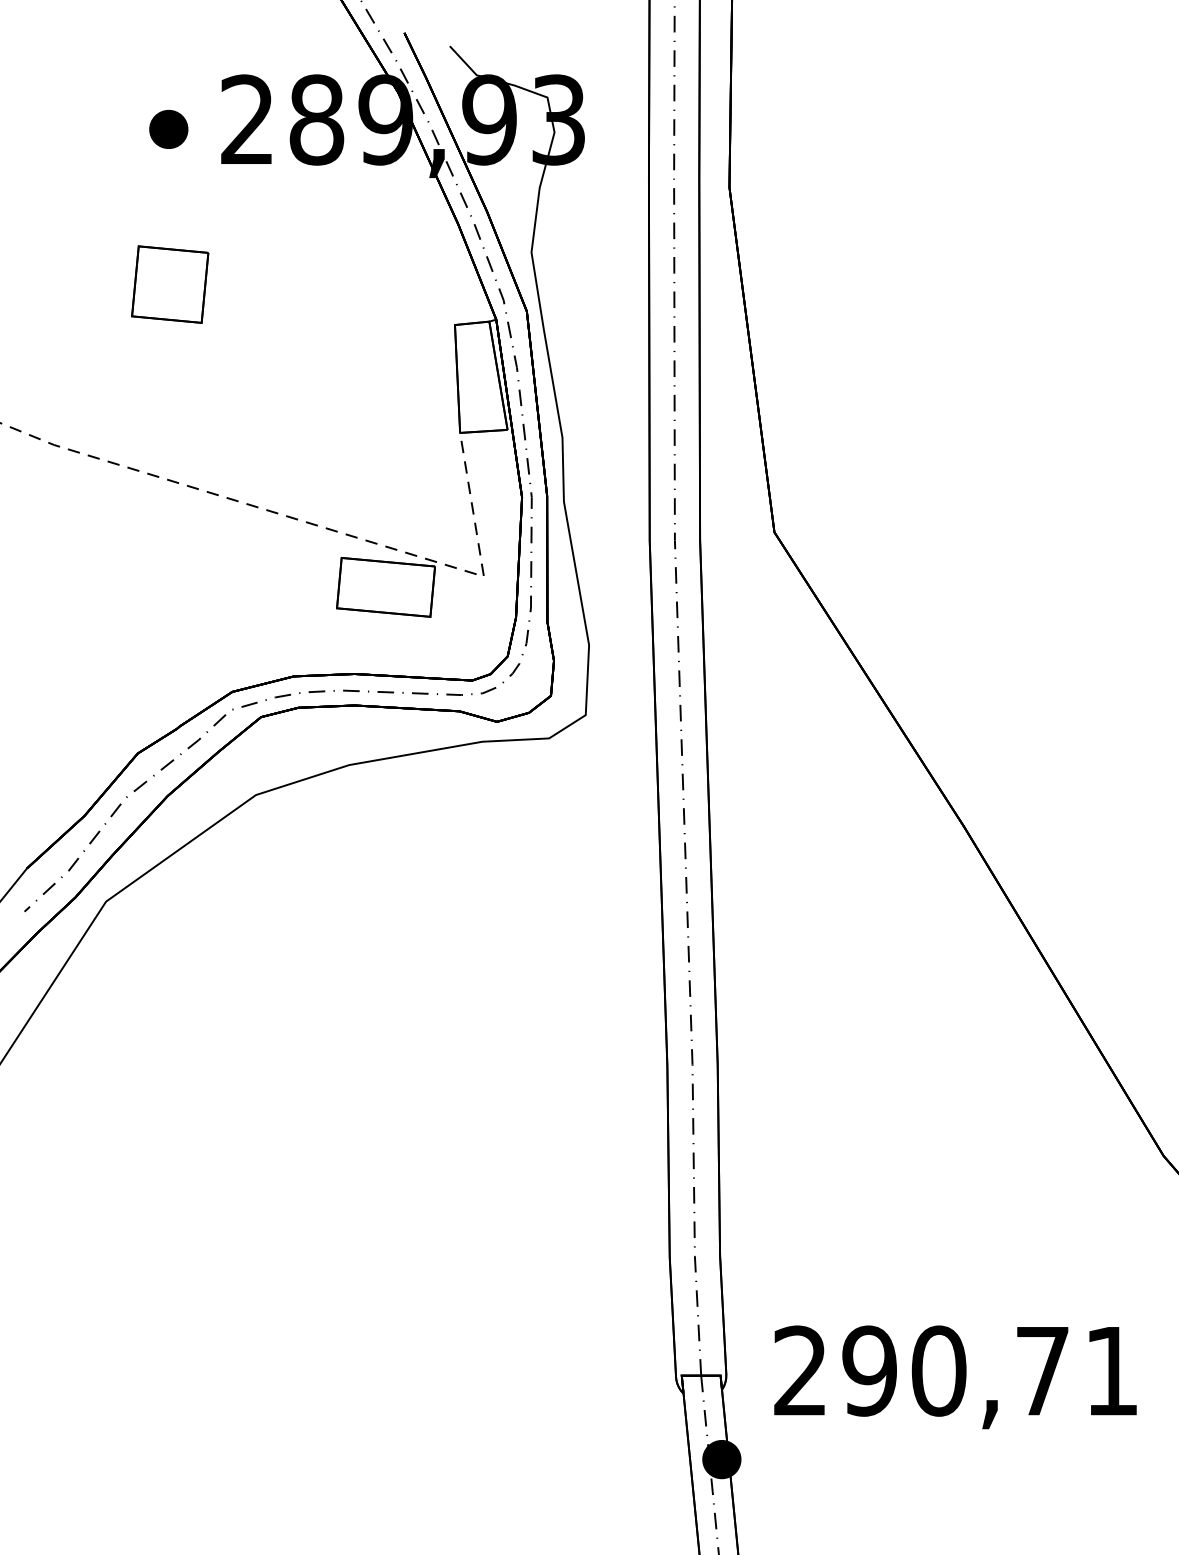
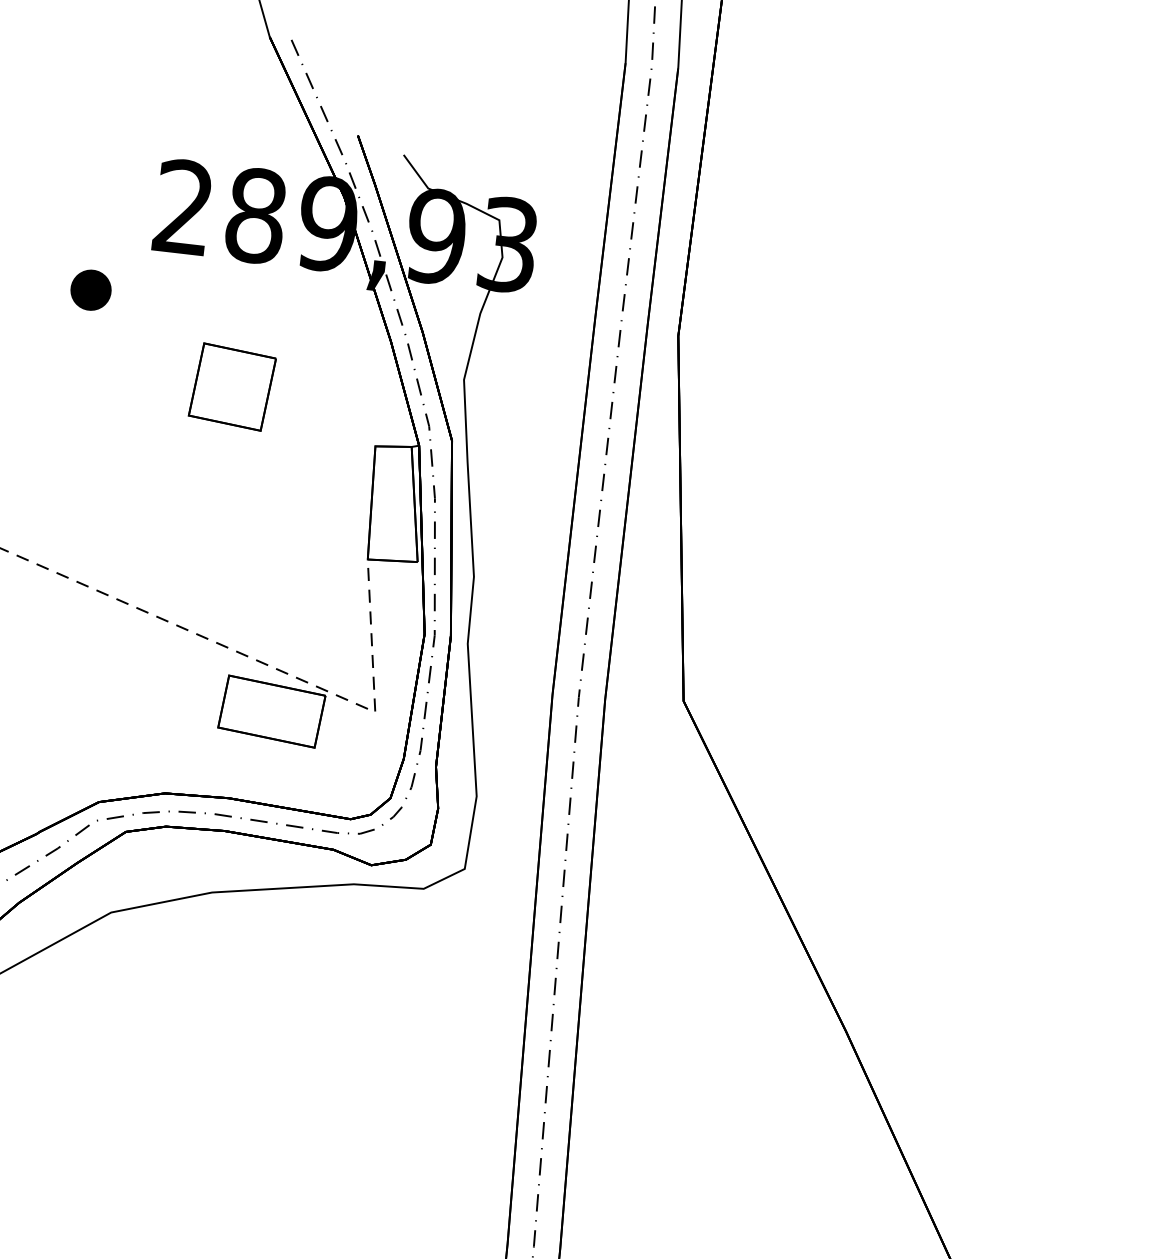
part: (168, 129) -> (90, 290), moved
part: (170, 284) -> (232, 387), moved

